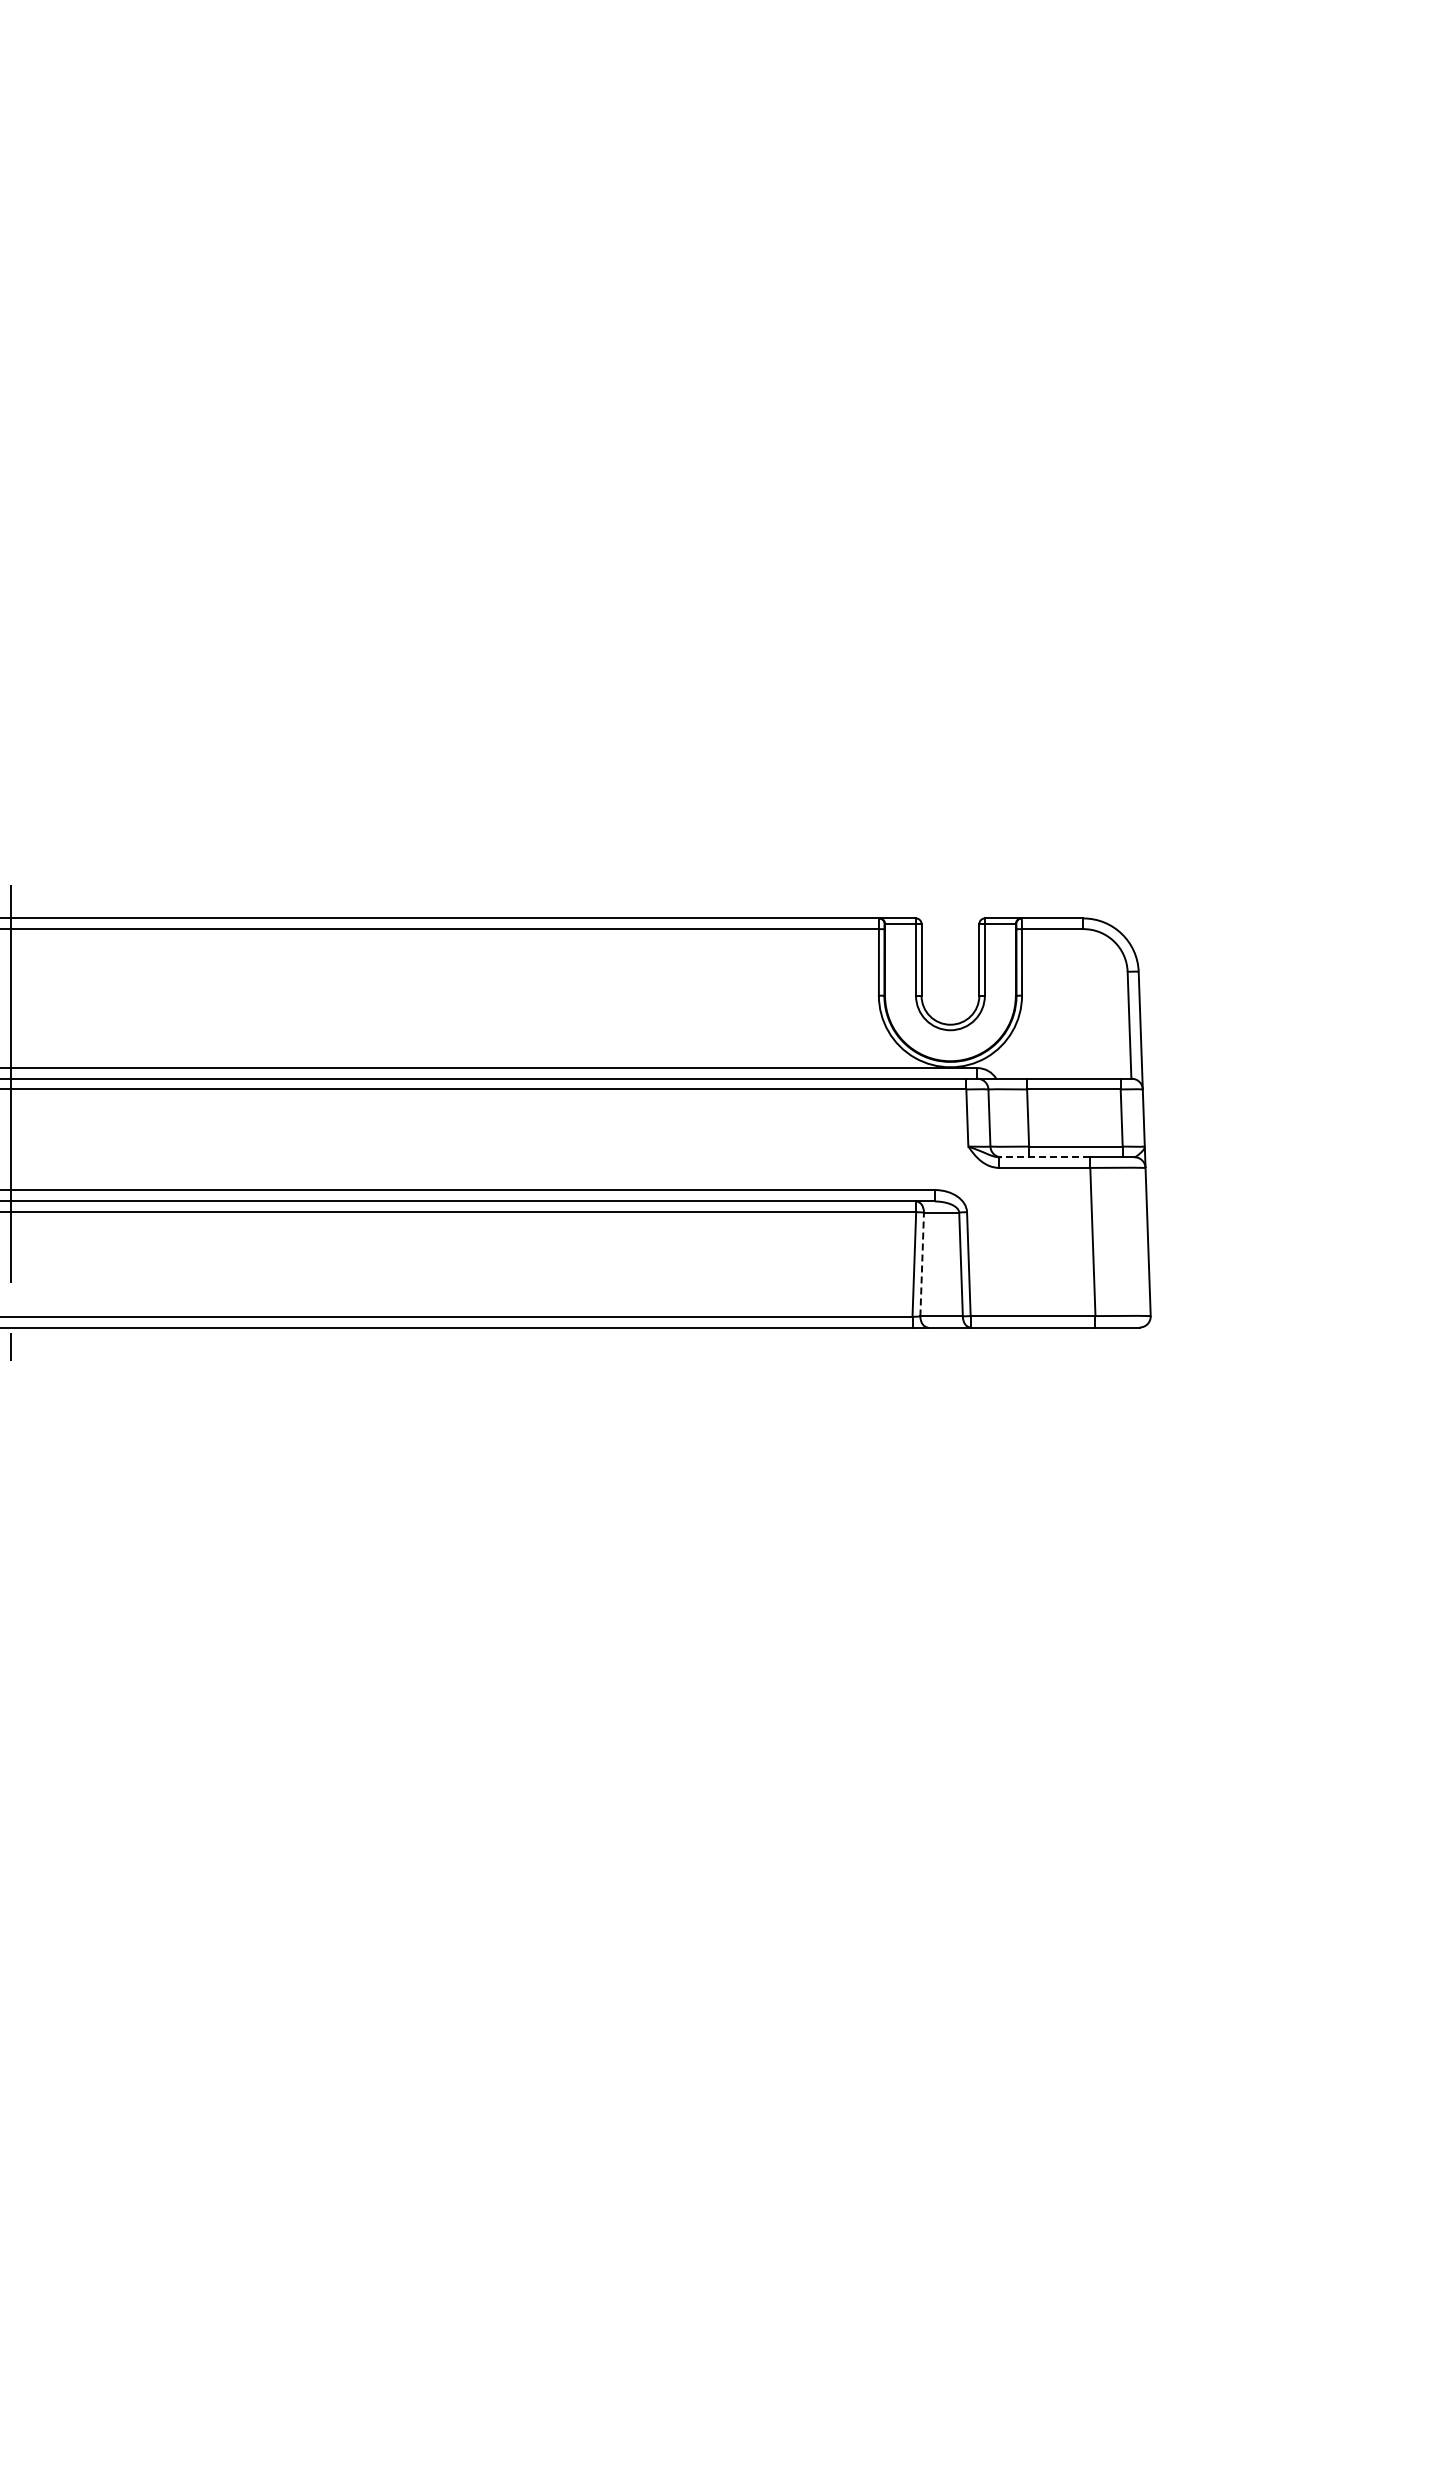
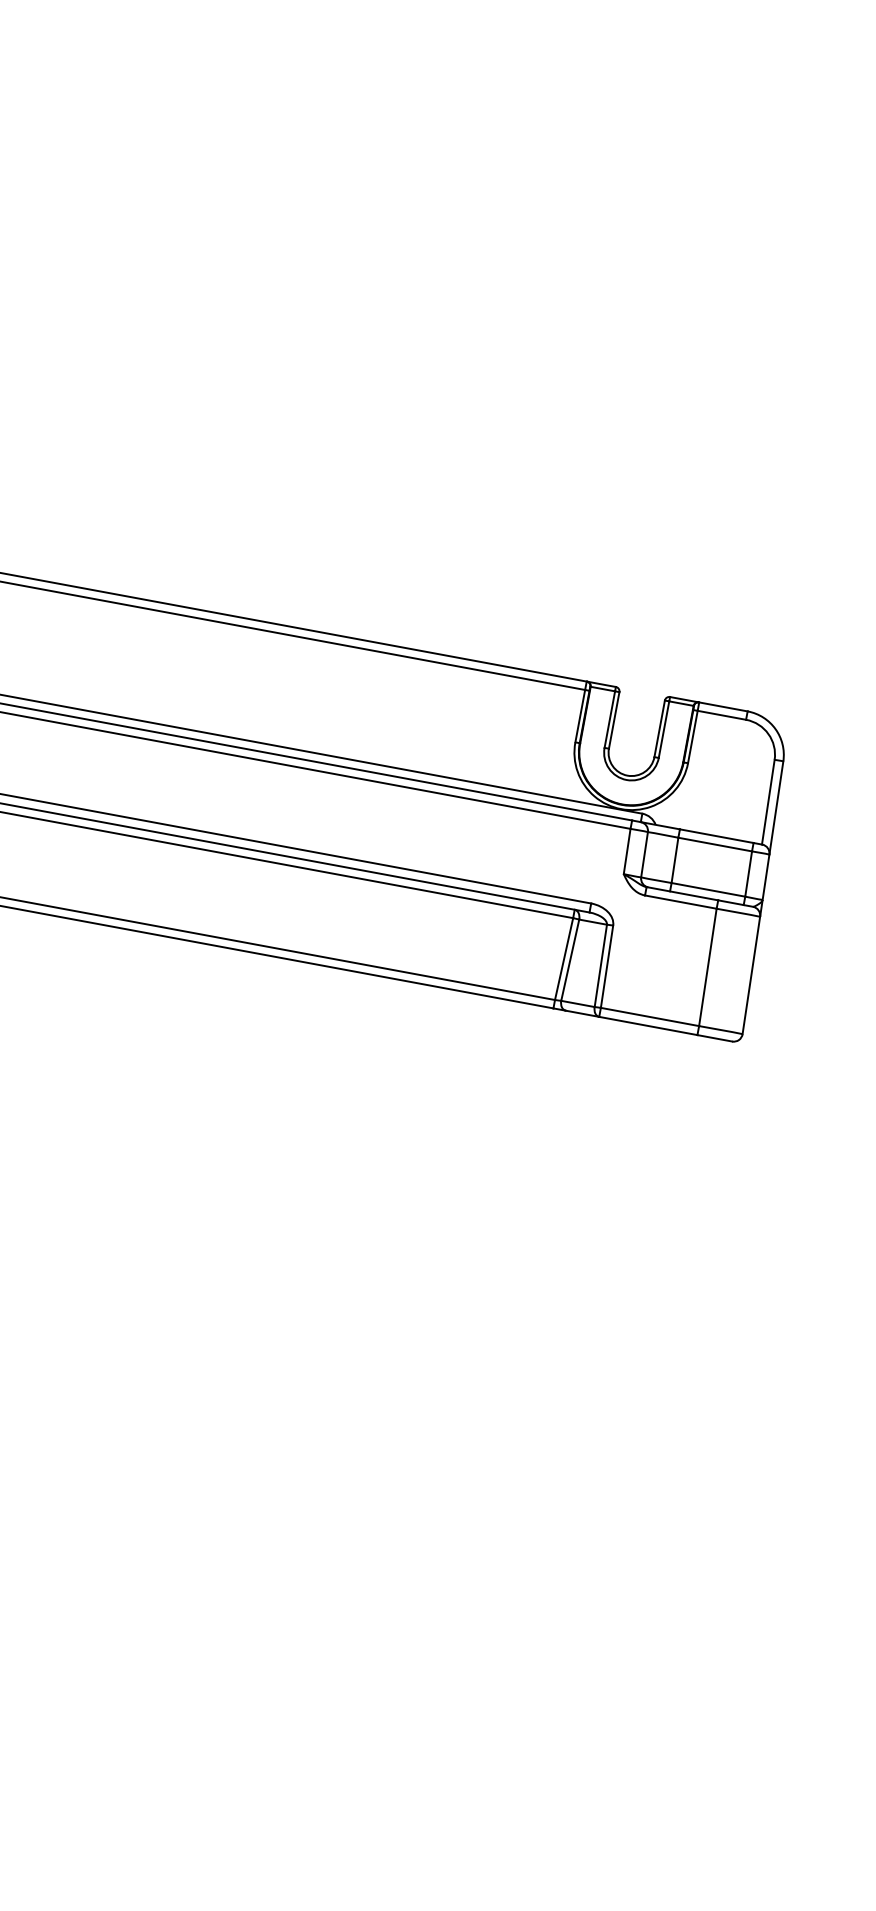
line: (1044, 1157) -> (682, 893), dashed -> solid
line: (922, 1264) -> (570, 960), dashed -> solid

